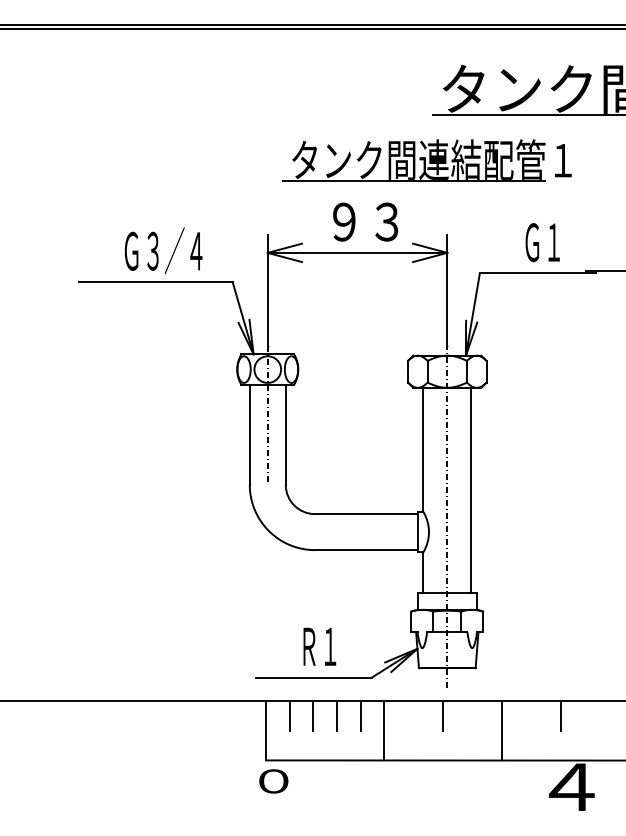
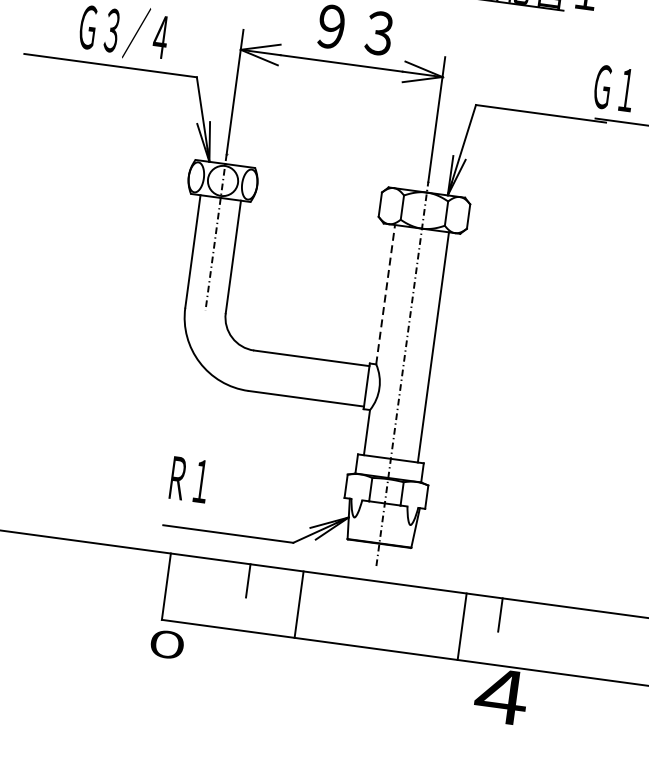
text: (542, 242) -> (613, 88), moved
line: (423, 449) -> (385, 294), solid -> dashed
text: (319, 646) -> (189, 479), moved
line: (289, 715) -> (194, 572), removed
line: (313, 715) -> (221, 576), removed
line: (360, 715) -> (274, 583), removed
line: (443, 715) -> (367, 596), removed
line: (502, 730) -> (462, 626), moved

